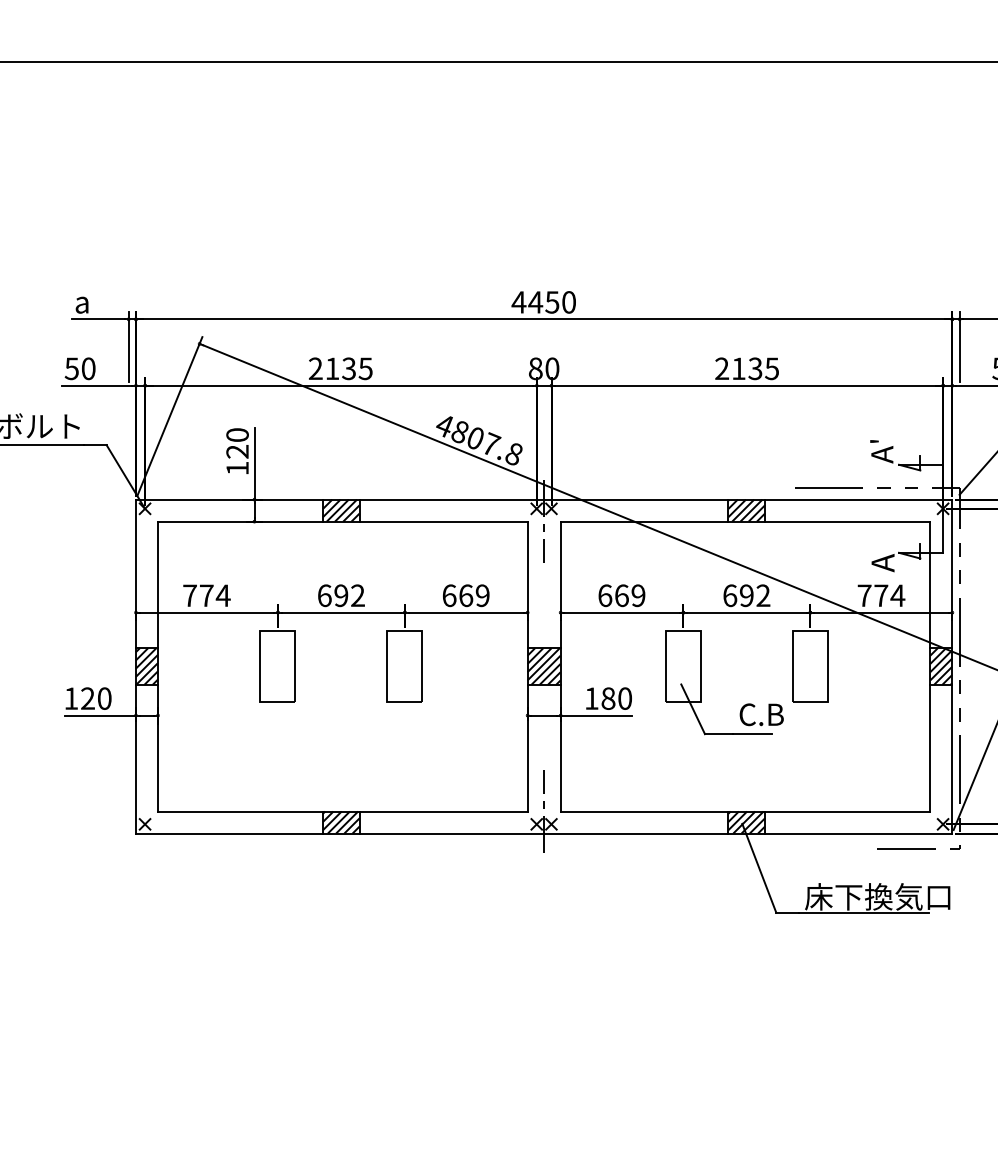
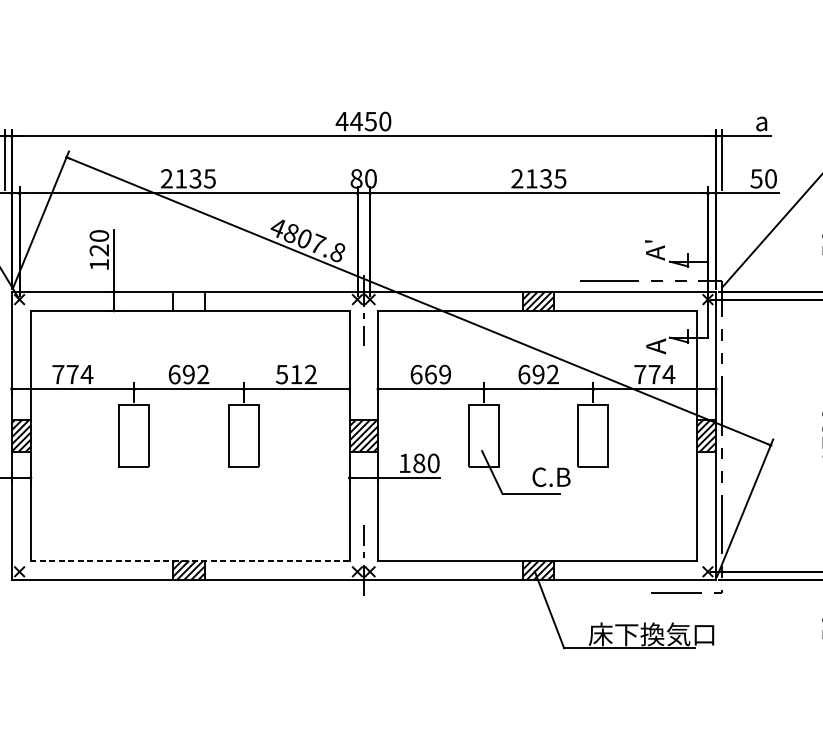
hatch: (341, 510) -> (189, 301), removed
text: (465, 595) -> (295, 374), 669 -> 512
line: (342, 811) -> (189, 560), solid -> dashed

